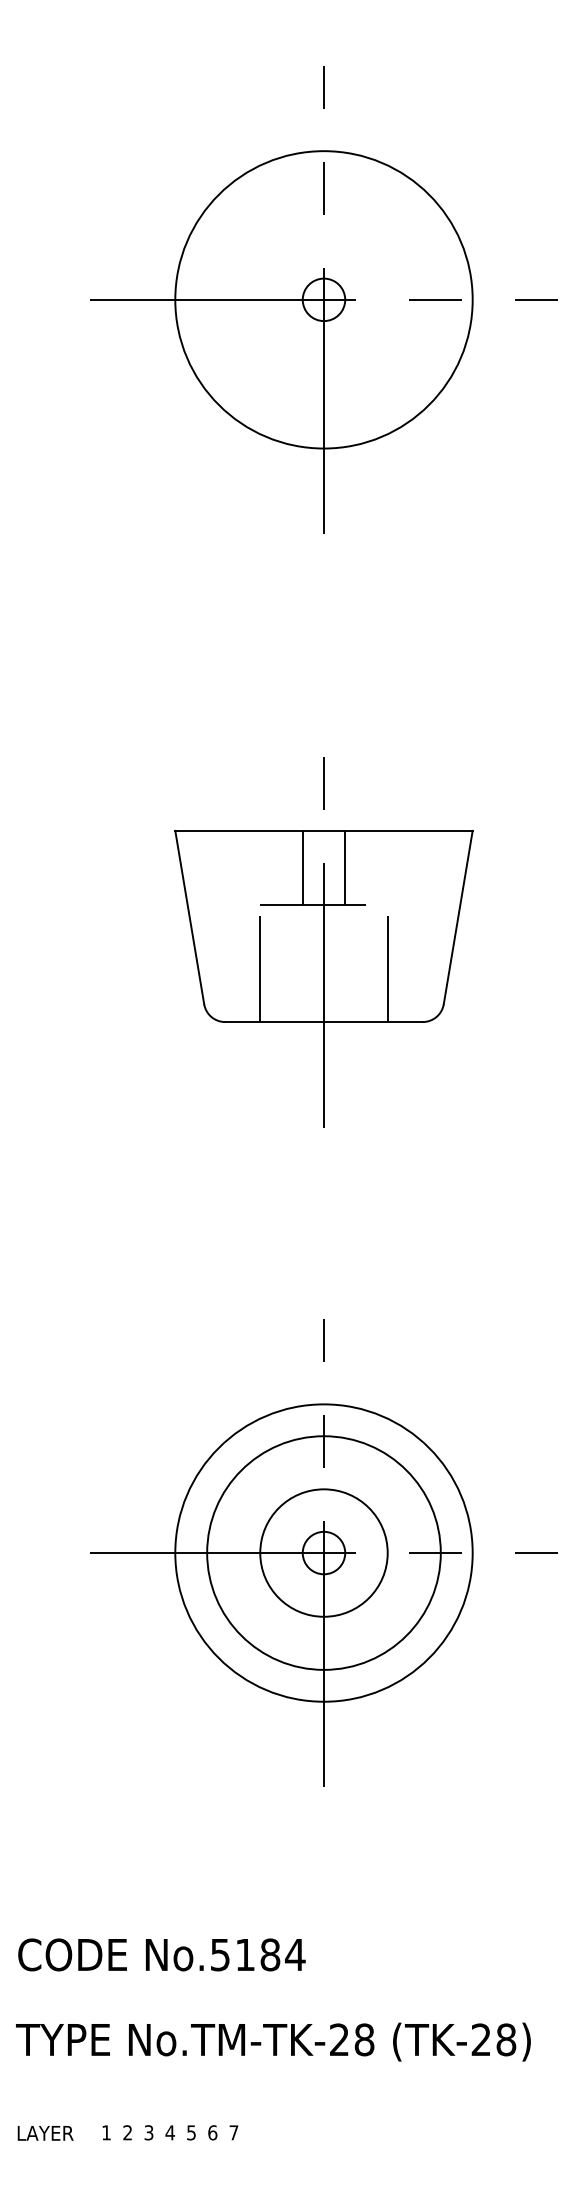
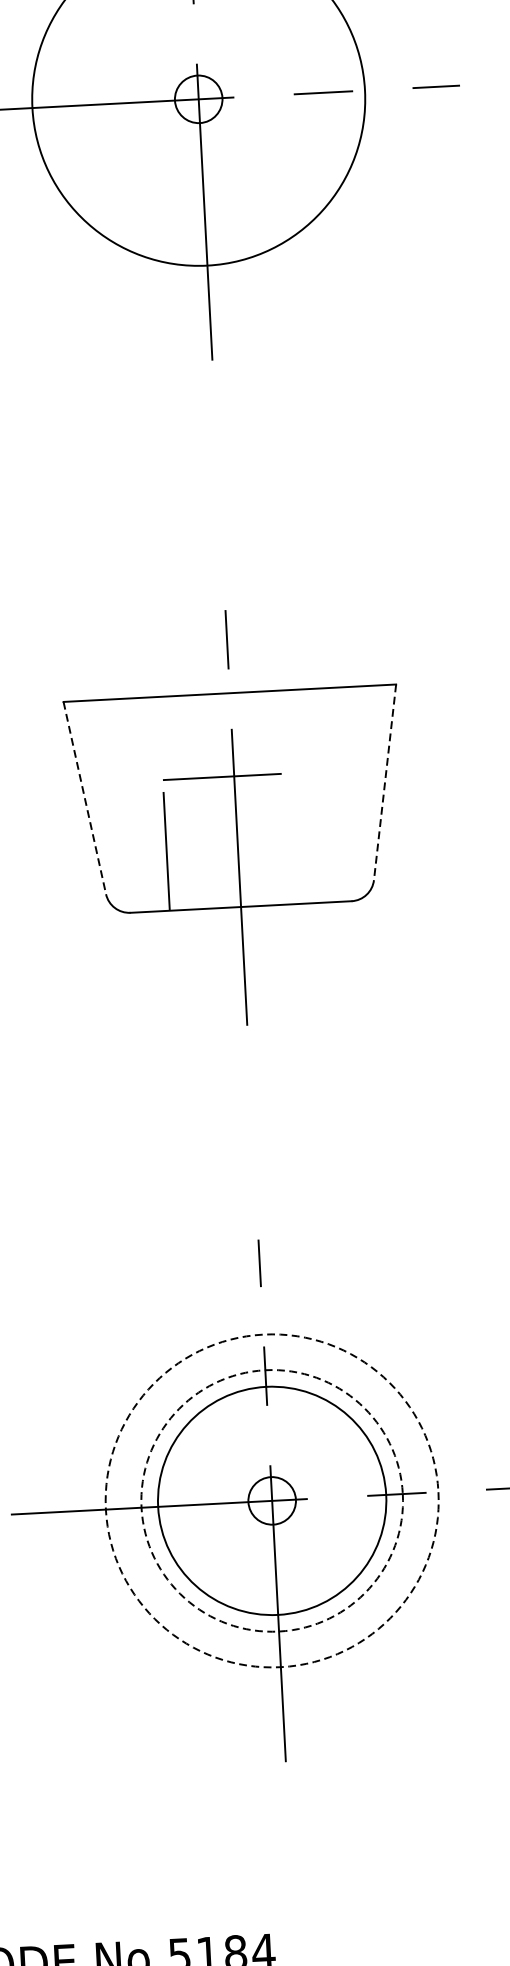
line: (302, 867) -> (207, 735), removed
line: (345, 867) -> (256, 732), removed
line: (189, 917) -> (84, 797), solid -> dashed
line: (458, 917) -> (385, 782), solid -> dashed
line: (387, 963) -> (308, 837), removed
circle: (323, 1552) -> (271, 1500), size x1.6
circle: (323, 1552) -> (271, 1500), solid -> dashed
circle: (323, 1552) -> (271, 1500), solid -> dashed

